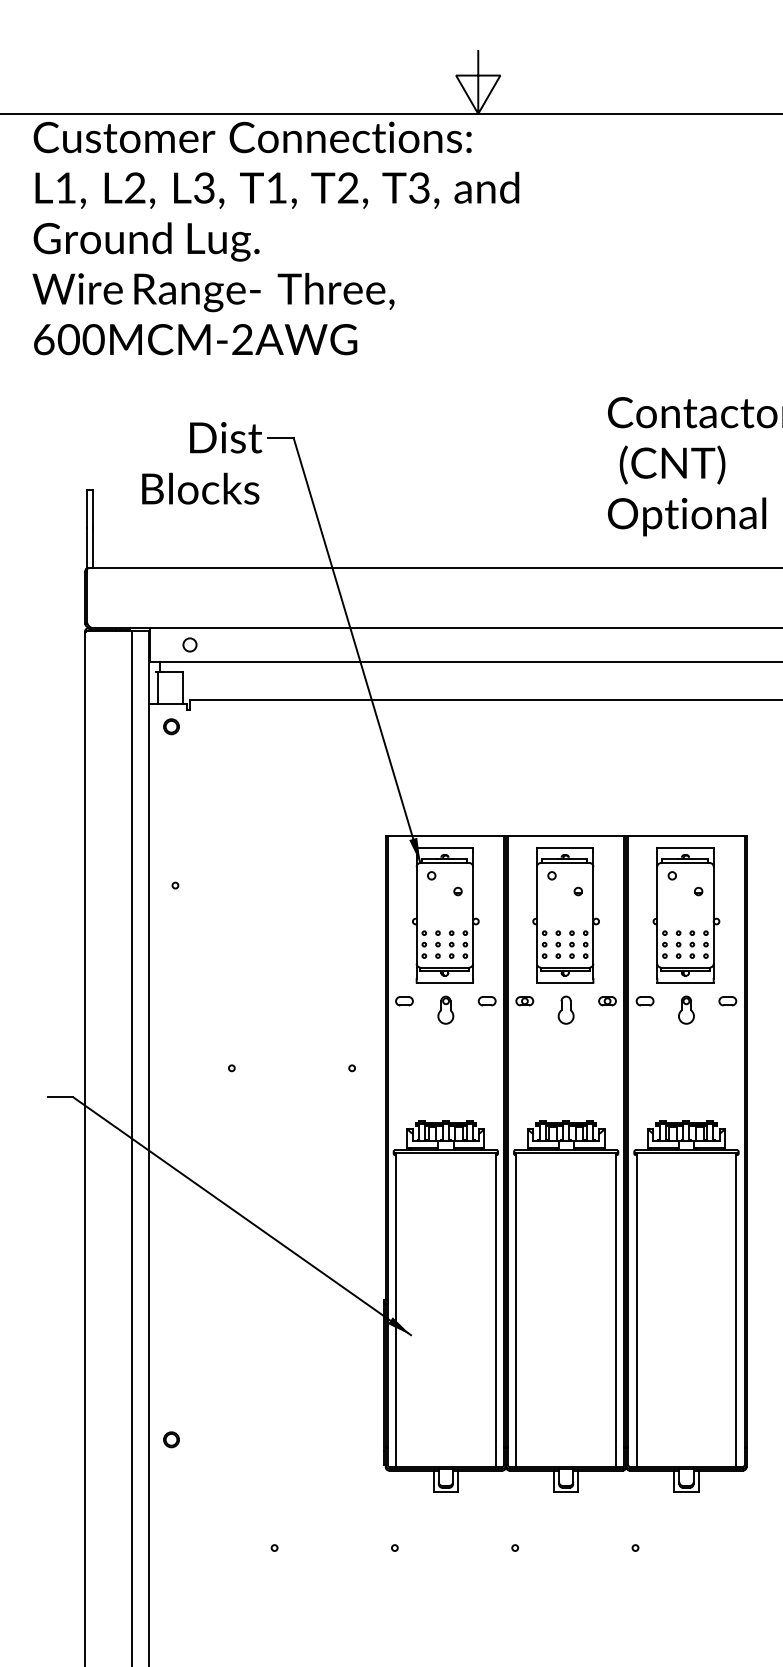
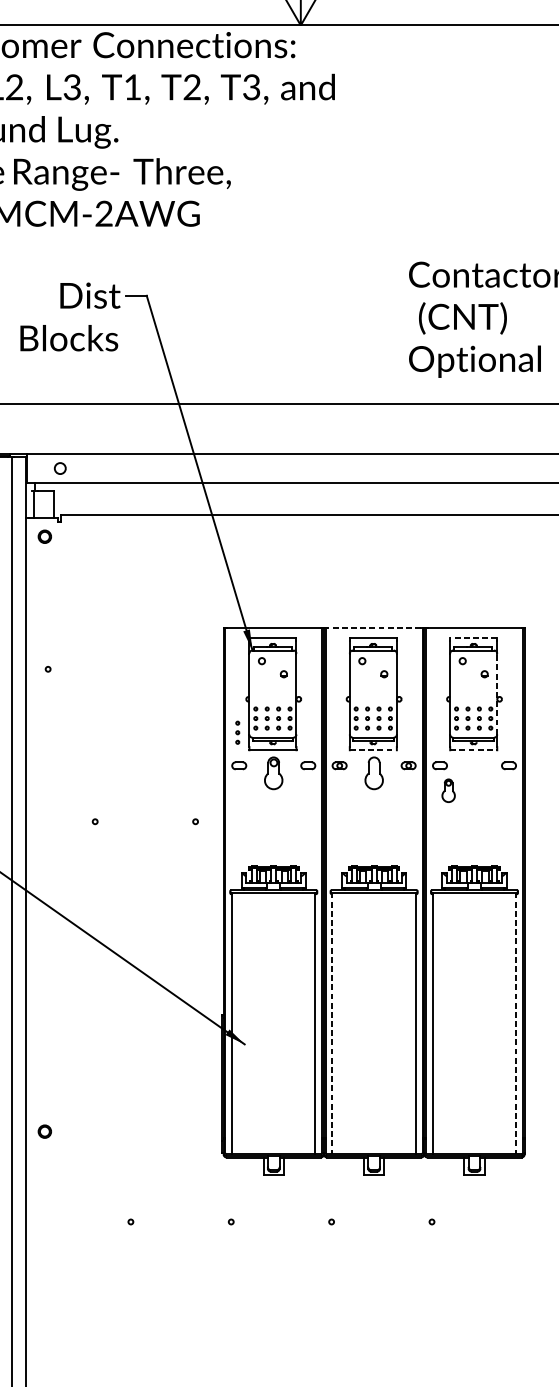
line: (565, 835) -> (373, 627), solid -> dashed
line: (685, 848) -> (473, 638), solid -> dashed
line: (713, 915) -> (497, 694), solid -> dashed
part: (402, 961) -> (237, 732), added
line: (565, 982) -> (373, 750), solid -> dashed
line: (686, 982) -> (474, 750), solid -> dashed
part: (445, 1009) -> (273, 772), size x1.4
part: (565, 1009) -> (373, 772), size x1.4
part: (686, 1009) -> (448, 790), moved
line: (516, 1310) -> (332, 1023), solid -> dashed
line: (736, 1310) -> (516, 1023), solid -> dashed

